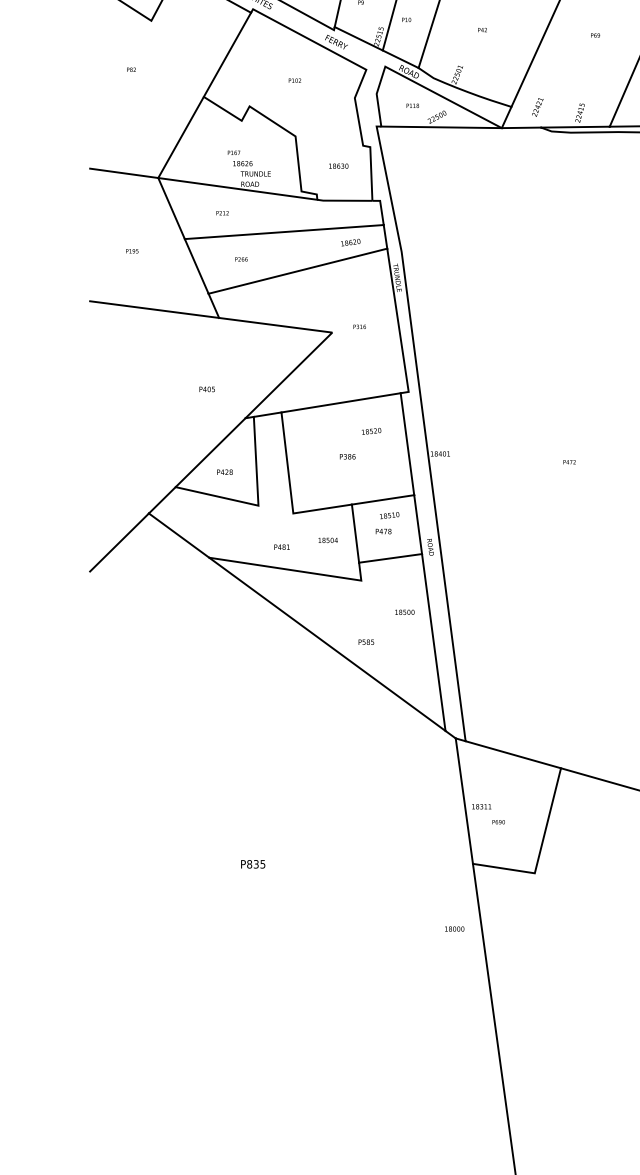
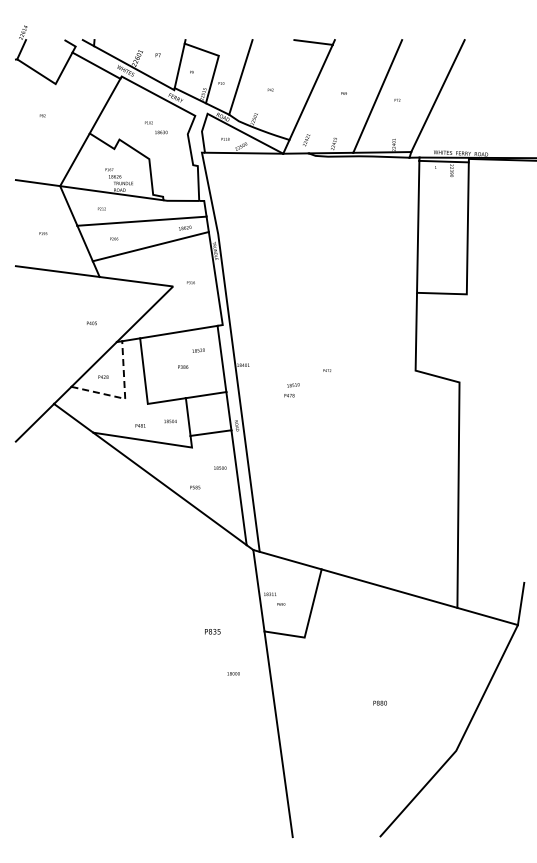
text: (338, 166) -> (161, 132), moved
line: (258, 503) -> (125, 397), solid -> dashed
text: (386, 523) -> (291, 390), moved
text: (252, 863) -> (212, 631), moved
text: (454, 928) -> (233, 673), moved

